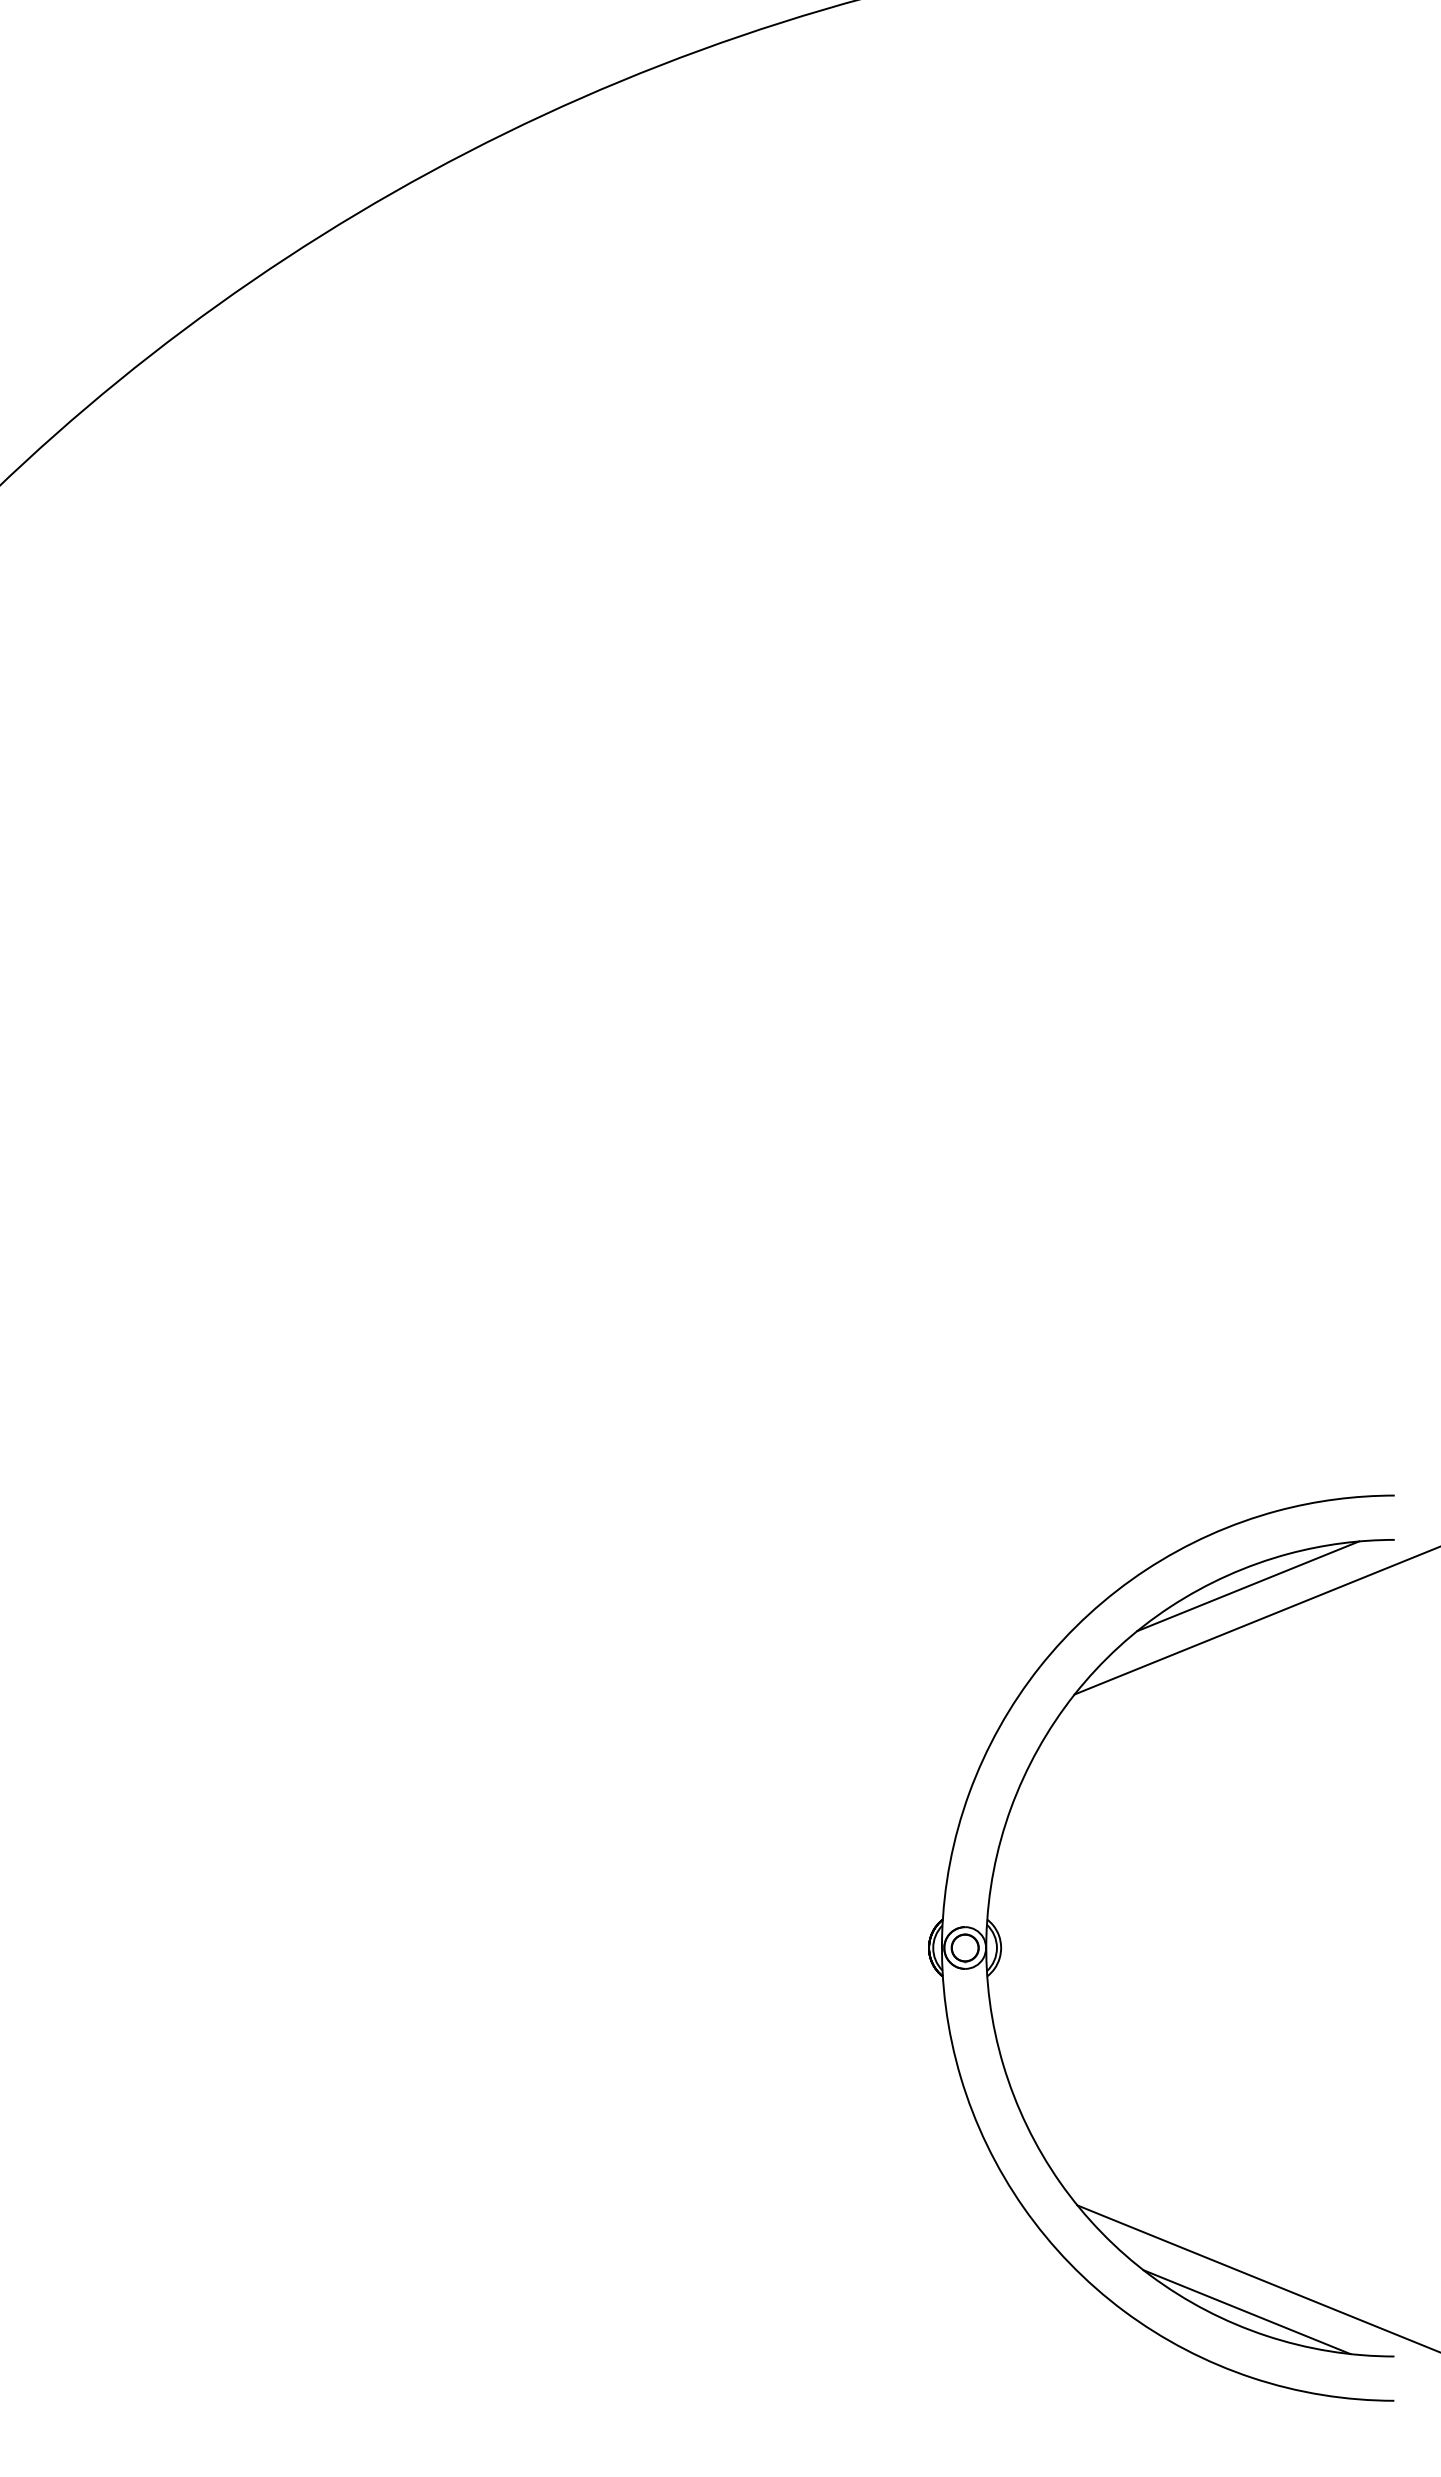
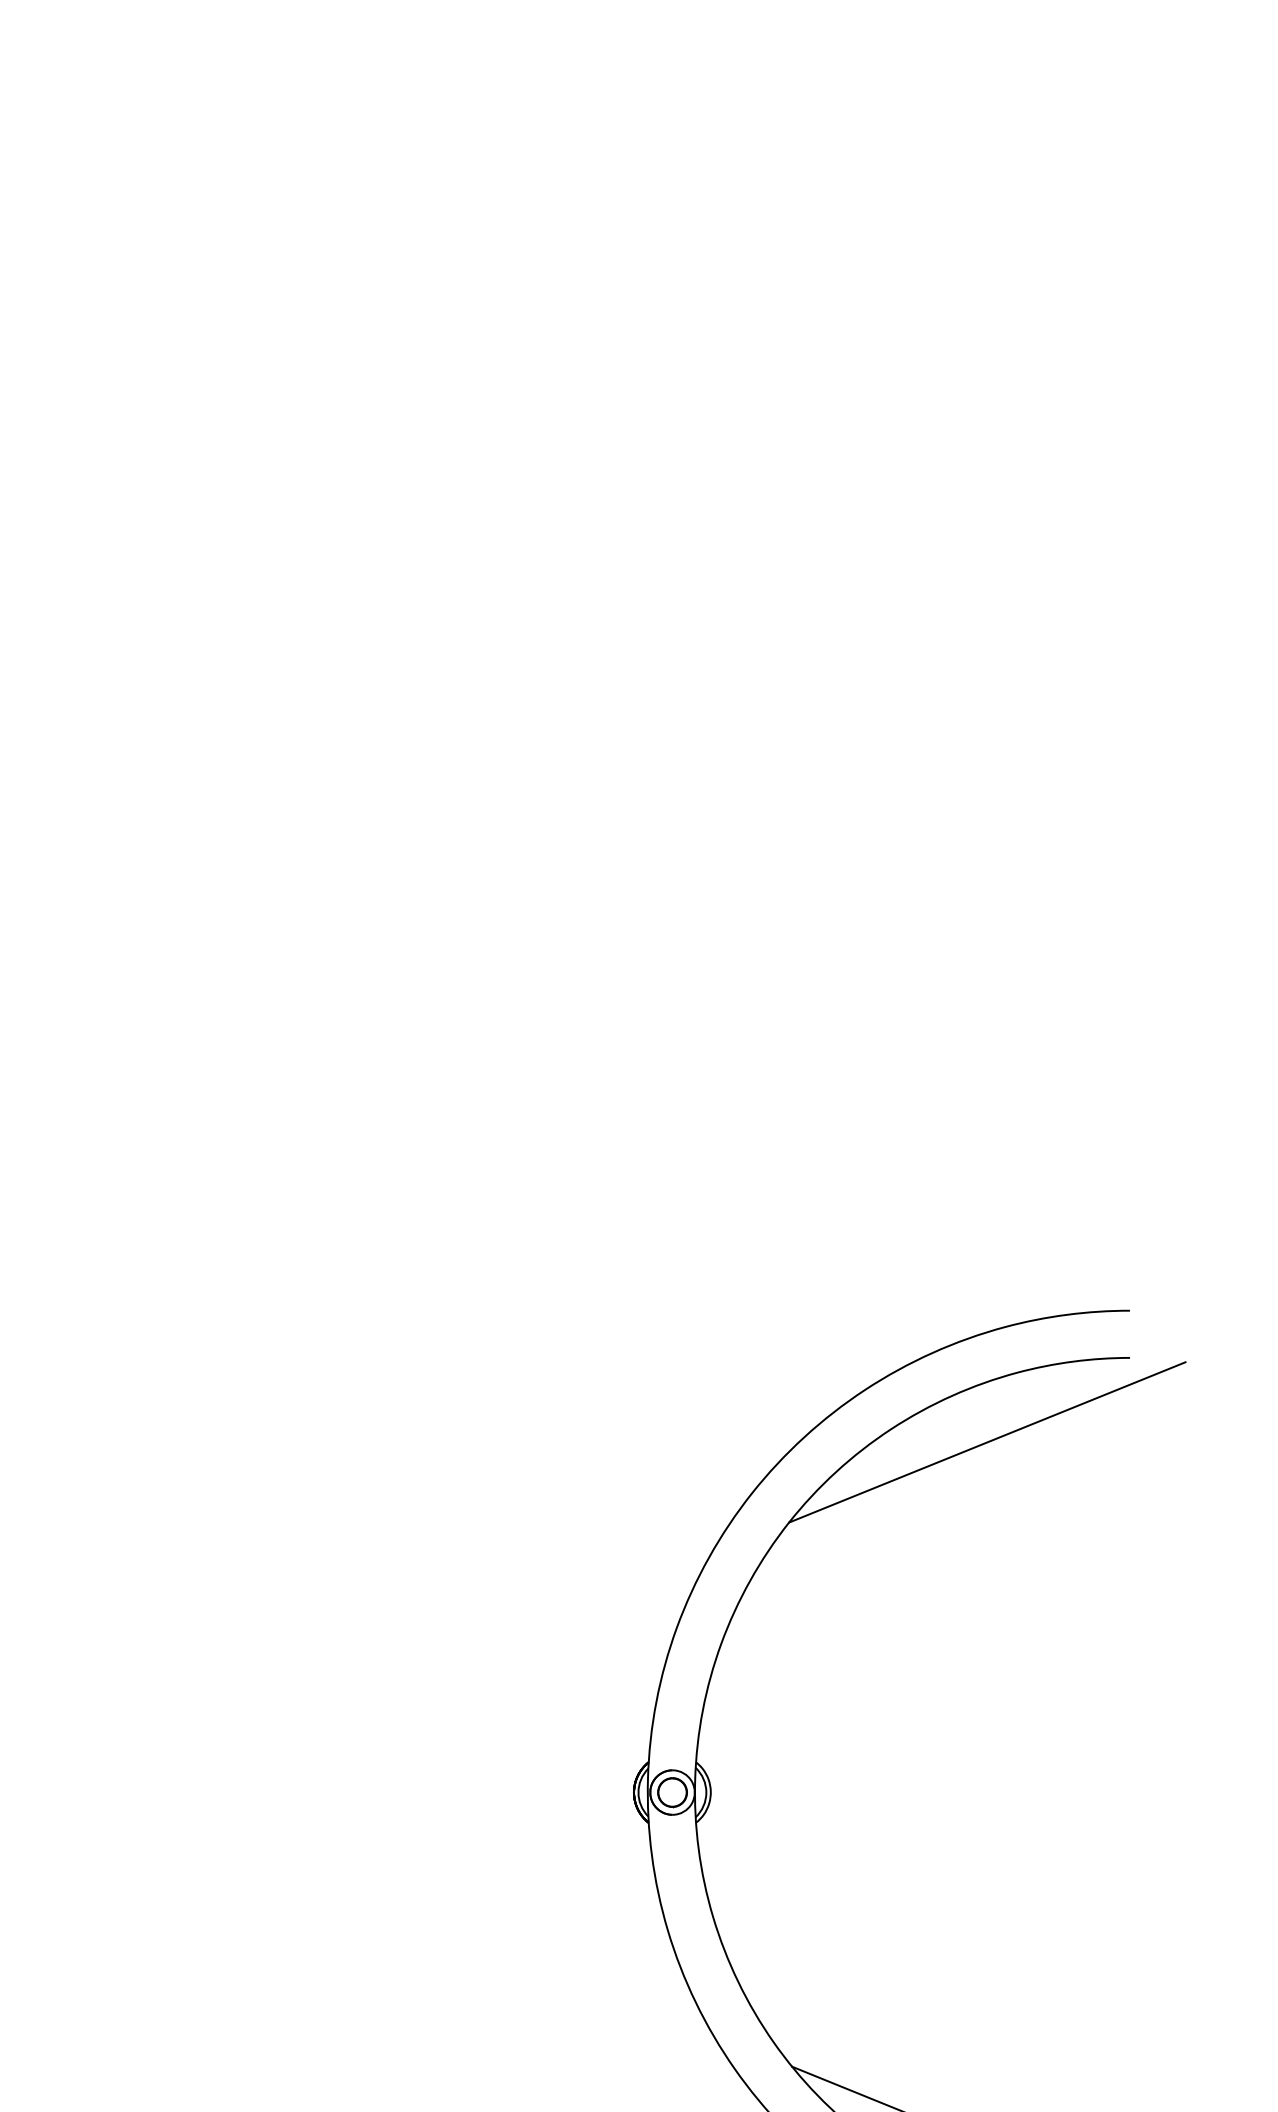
line: (1248, 1586) -> (974, 1407), removed

